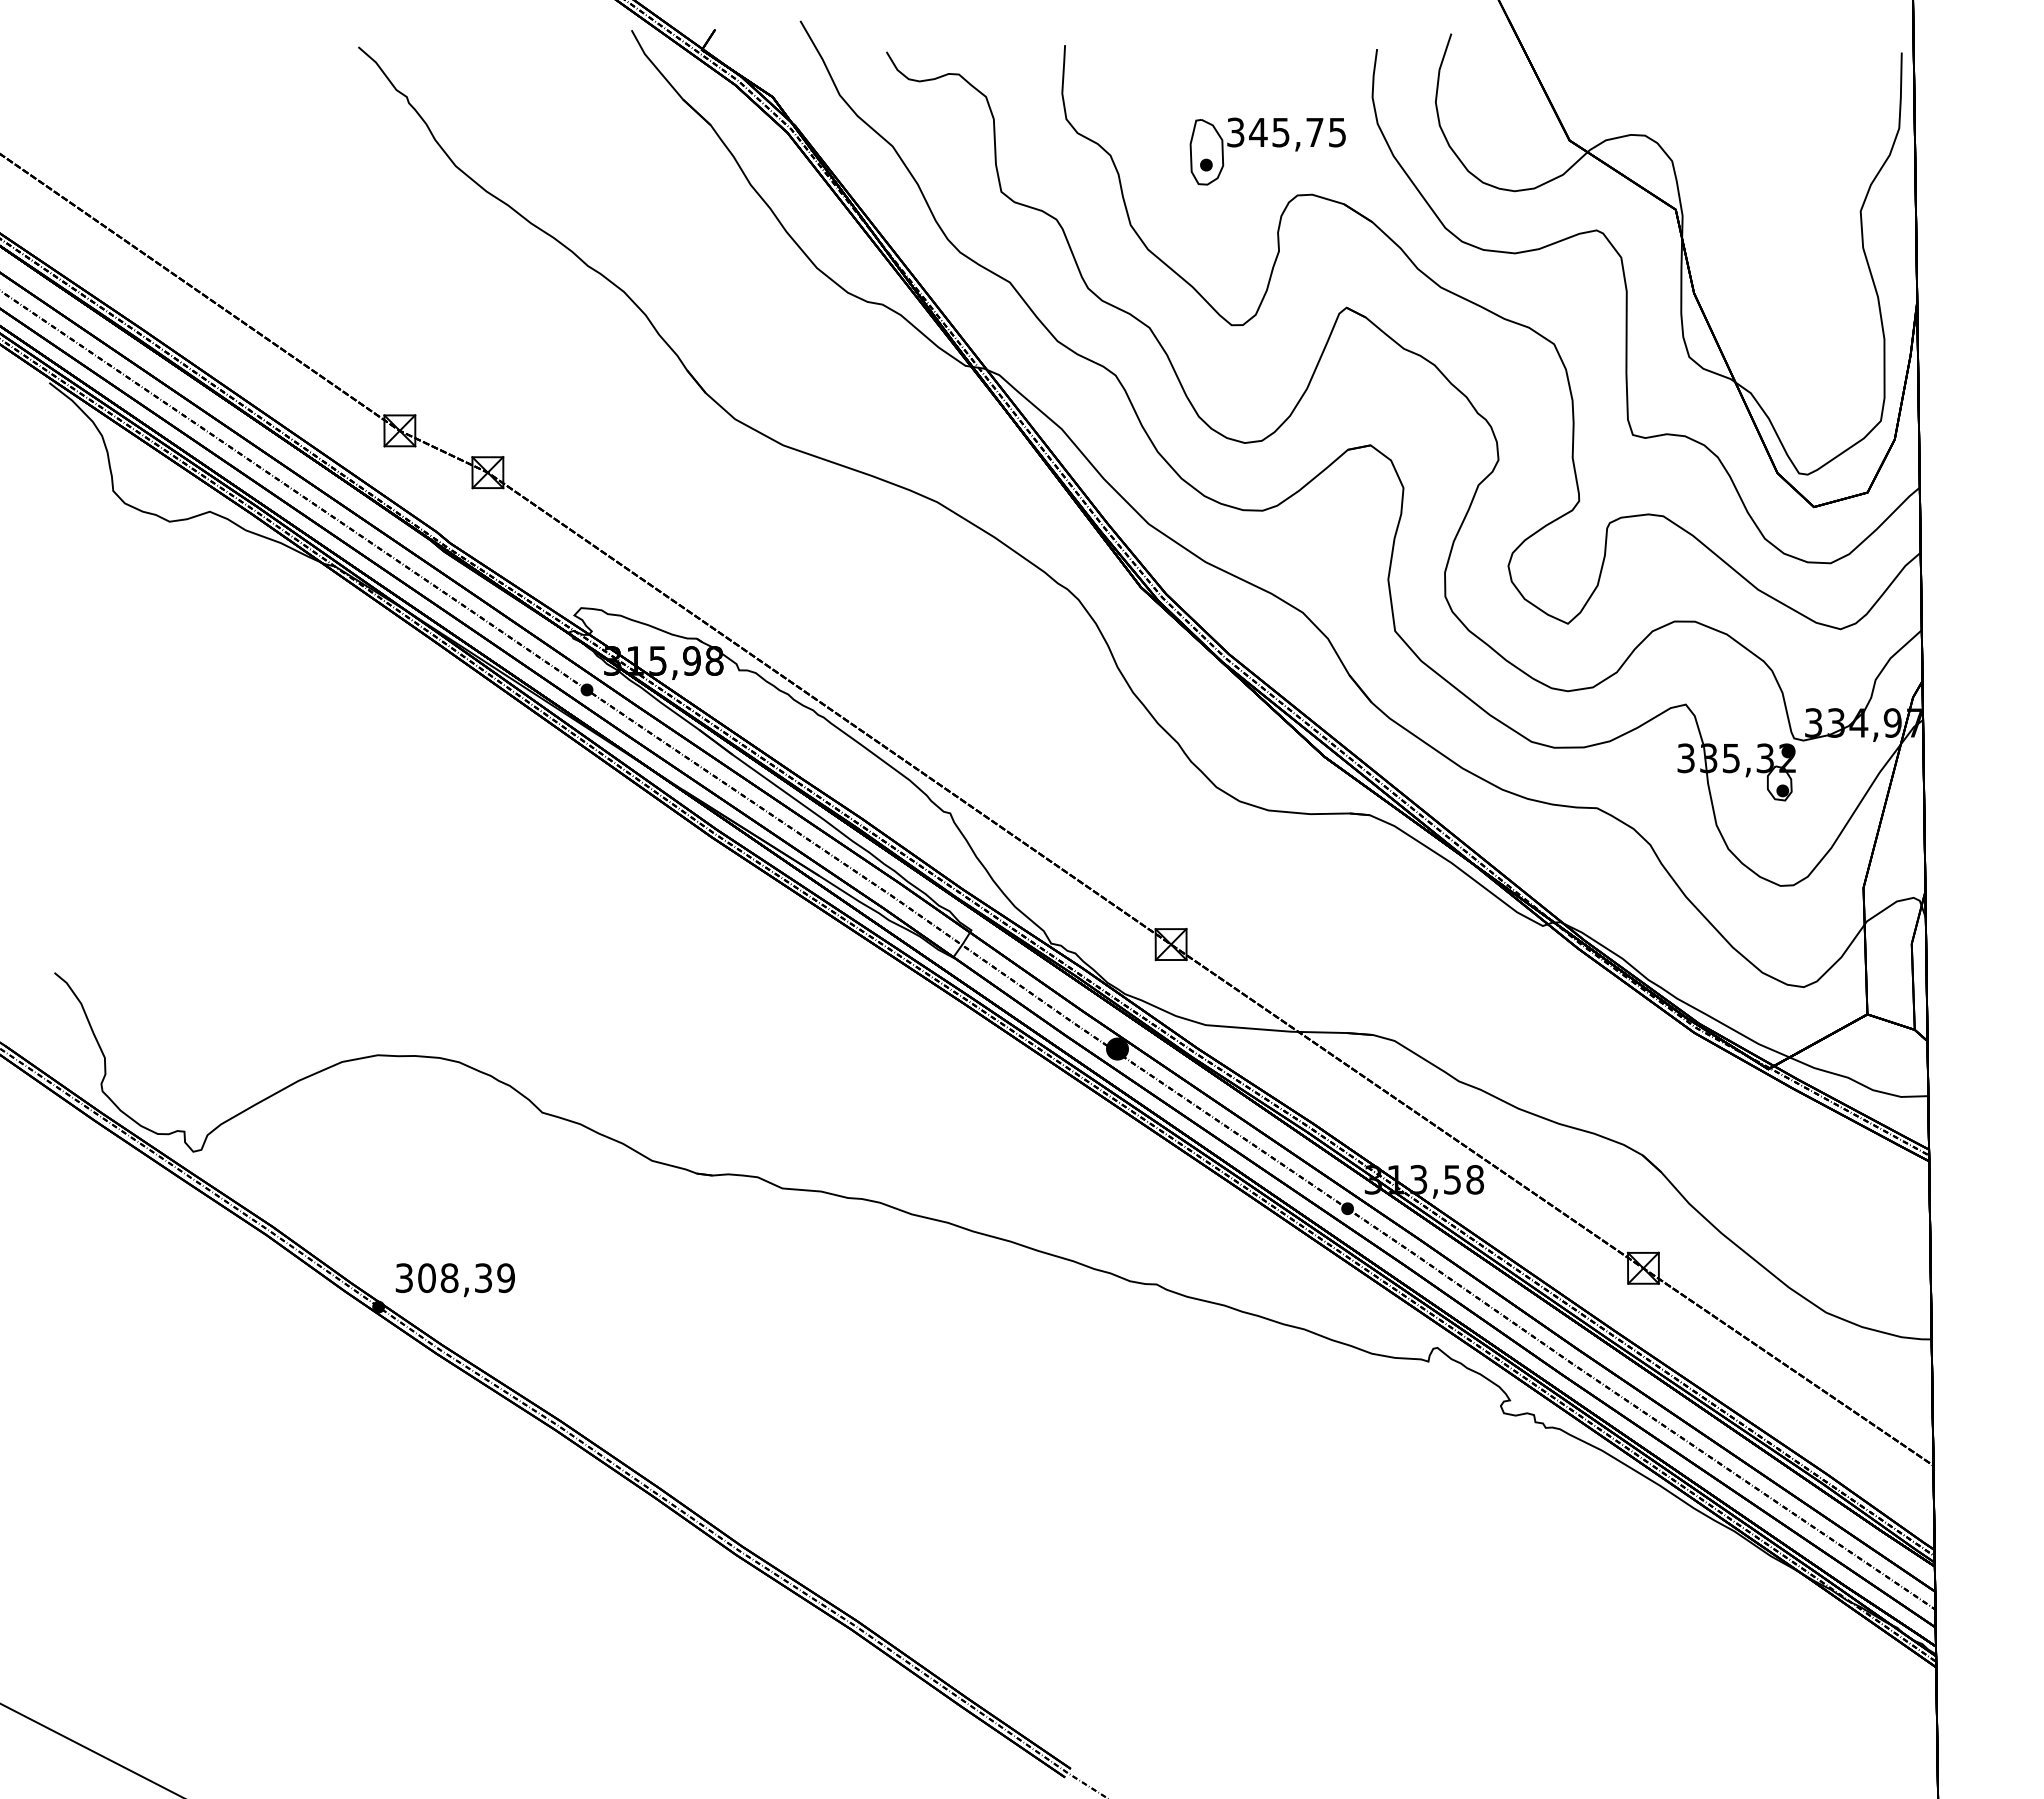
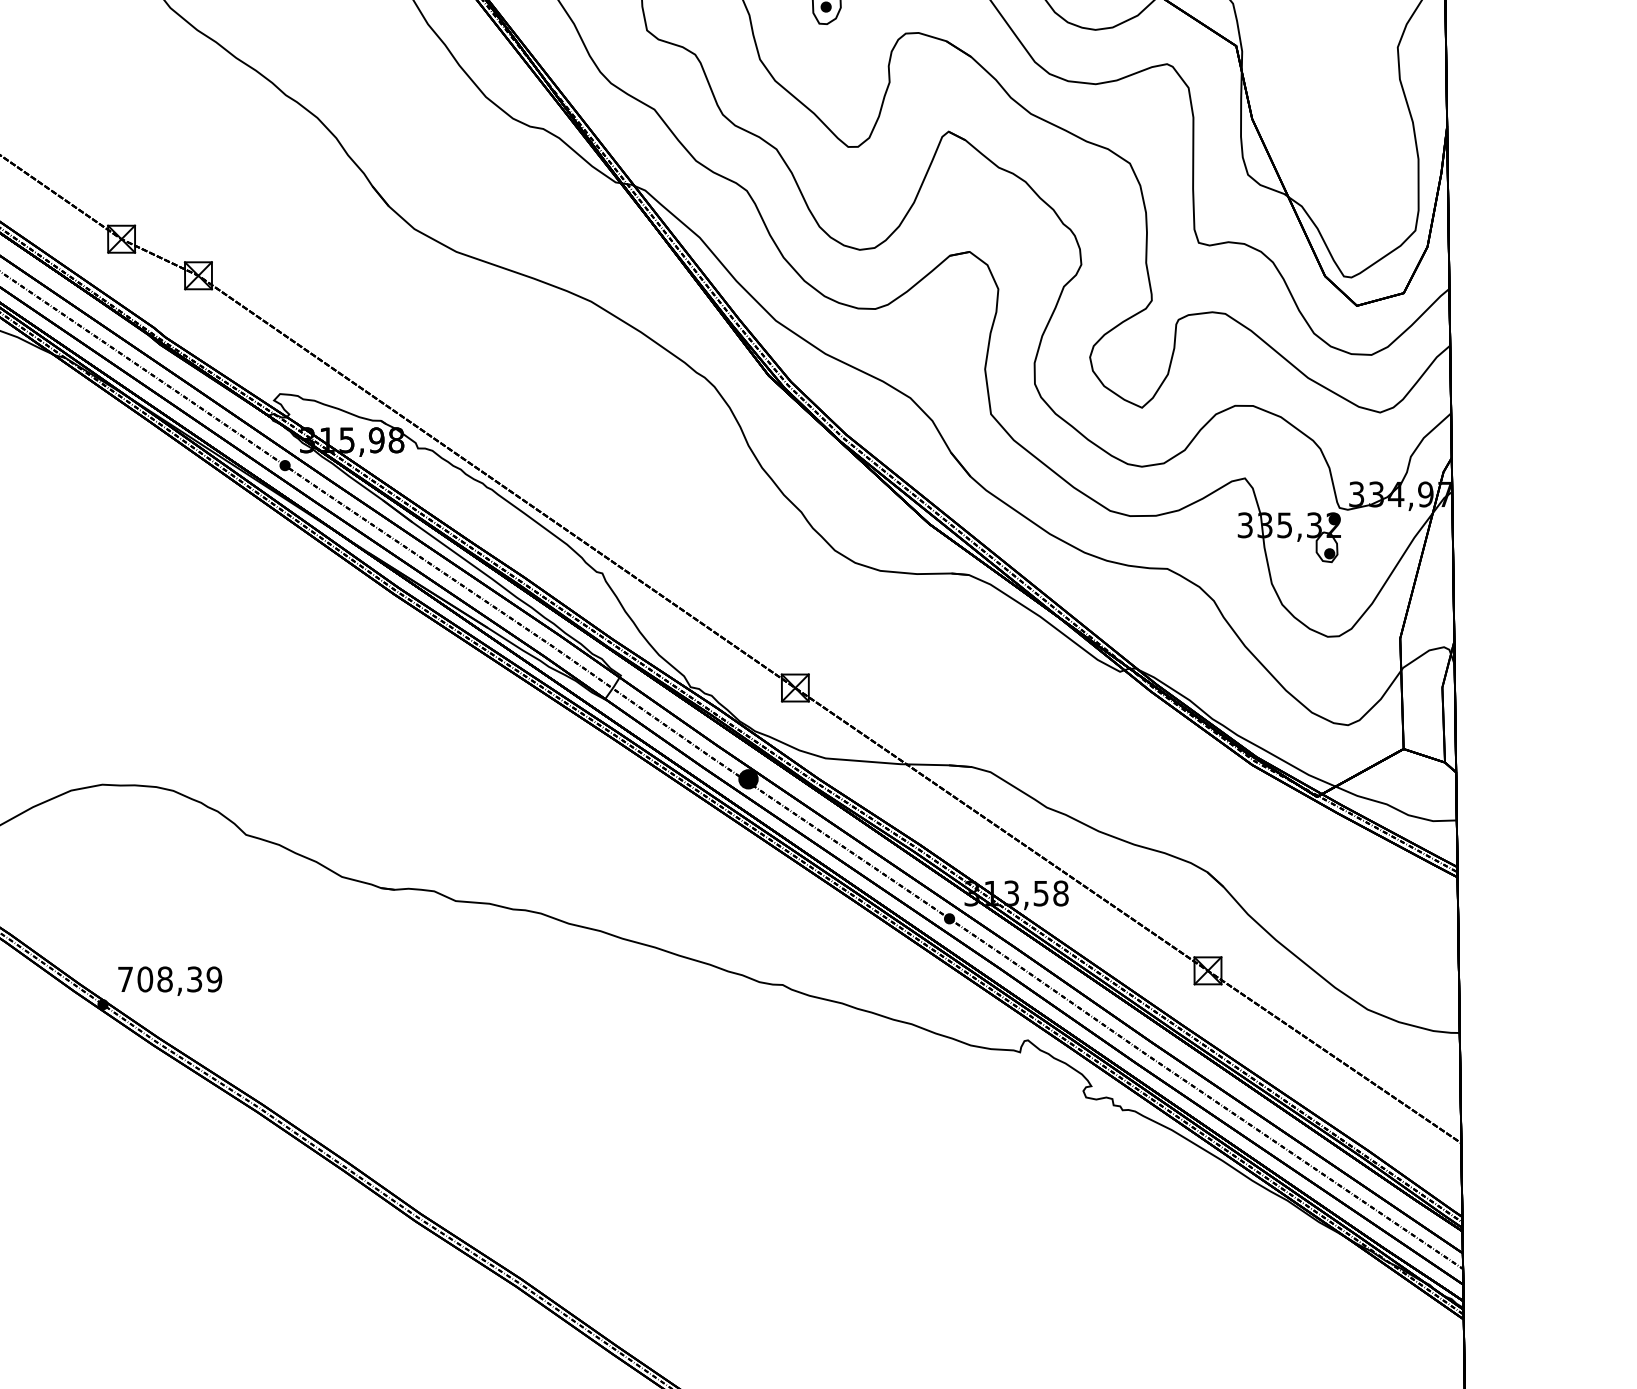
text: (403, 1278) -> (124, 979), 308,39 -> 708,39

